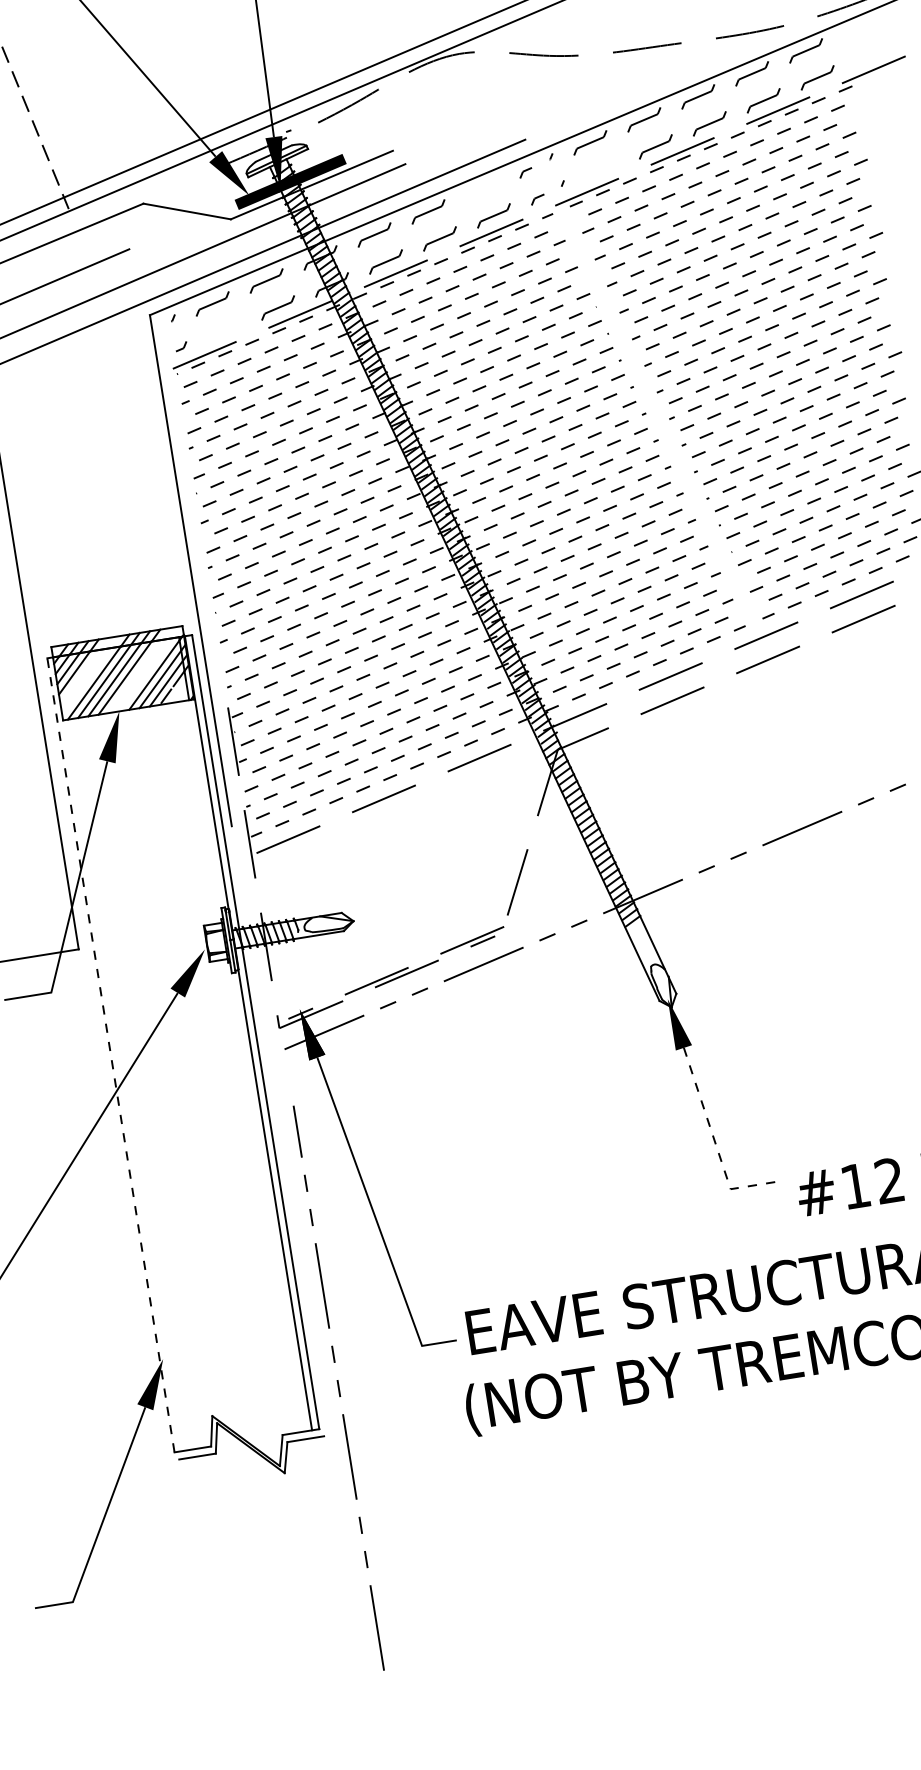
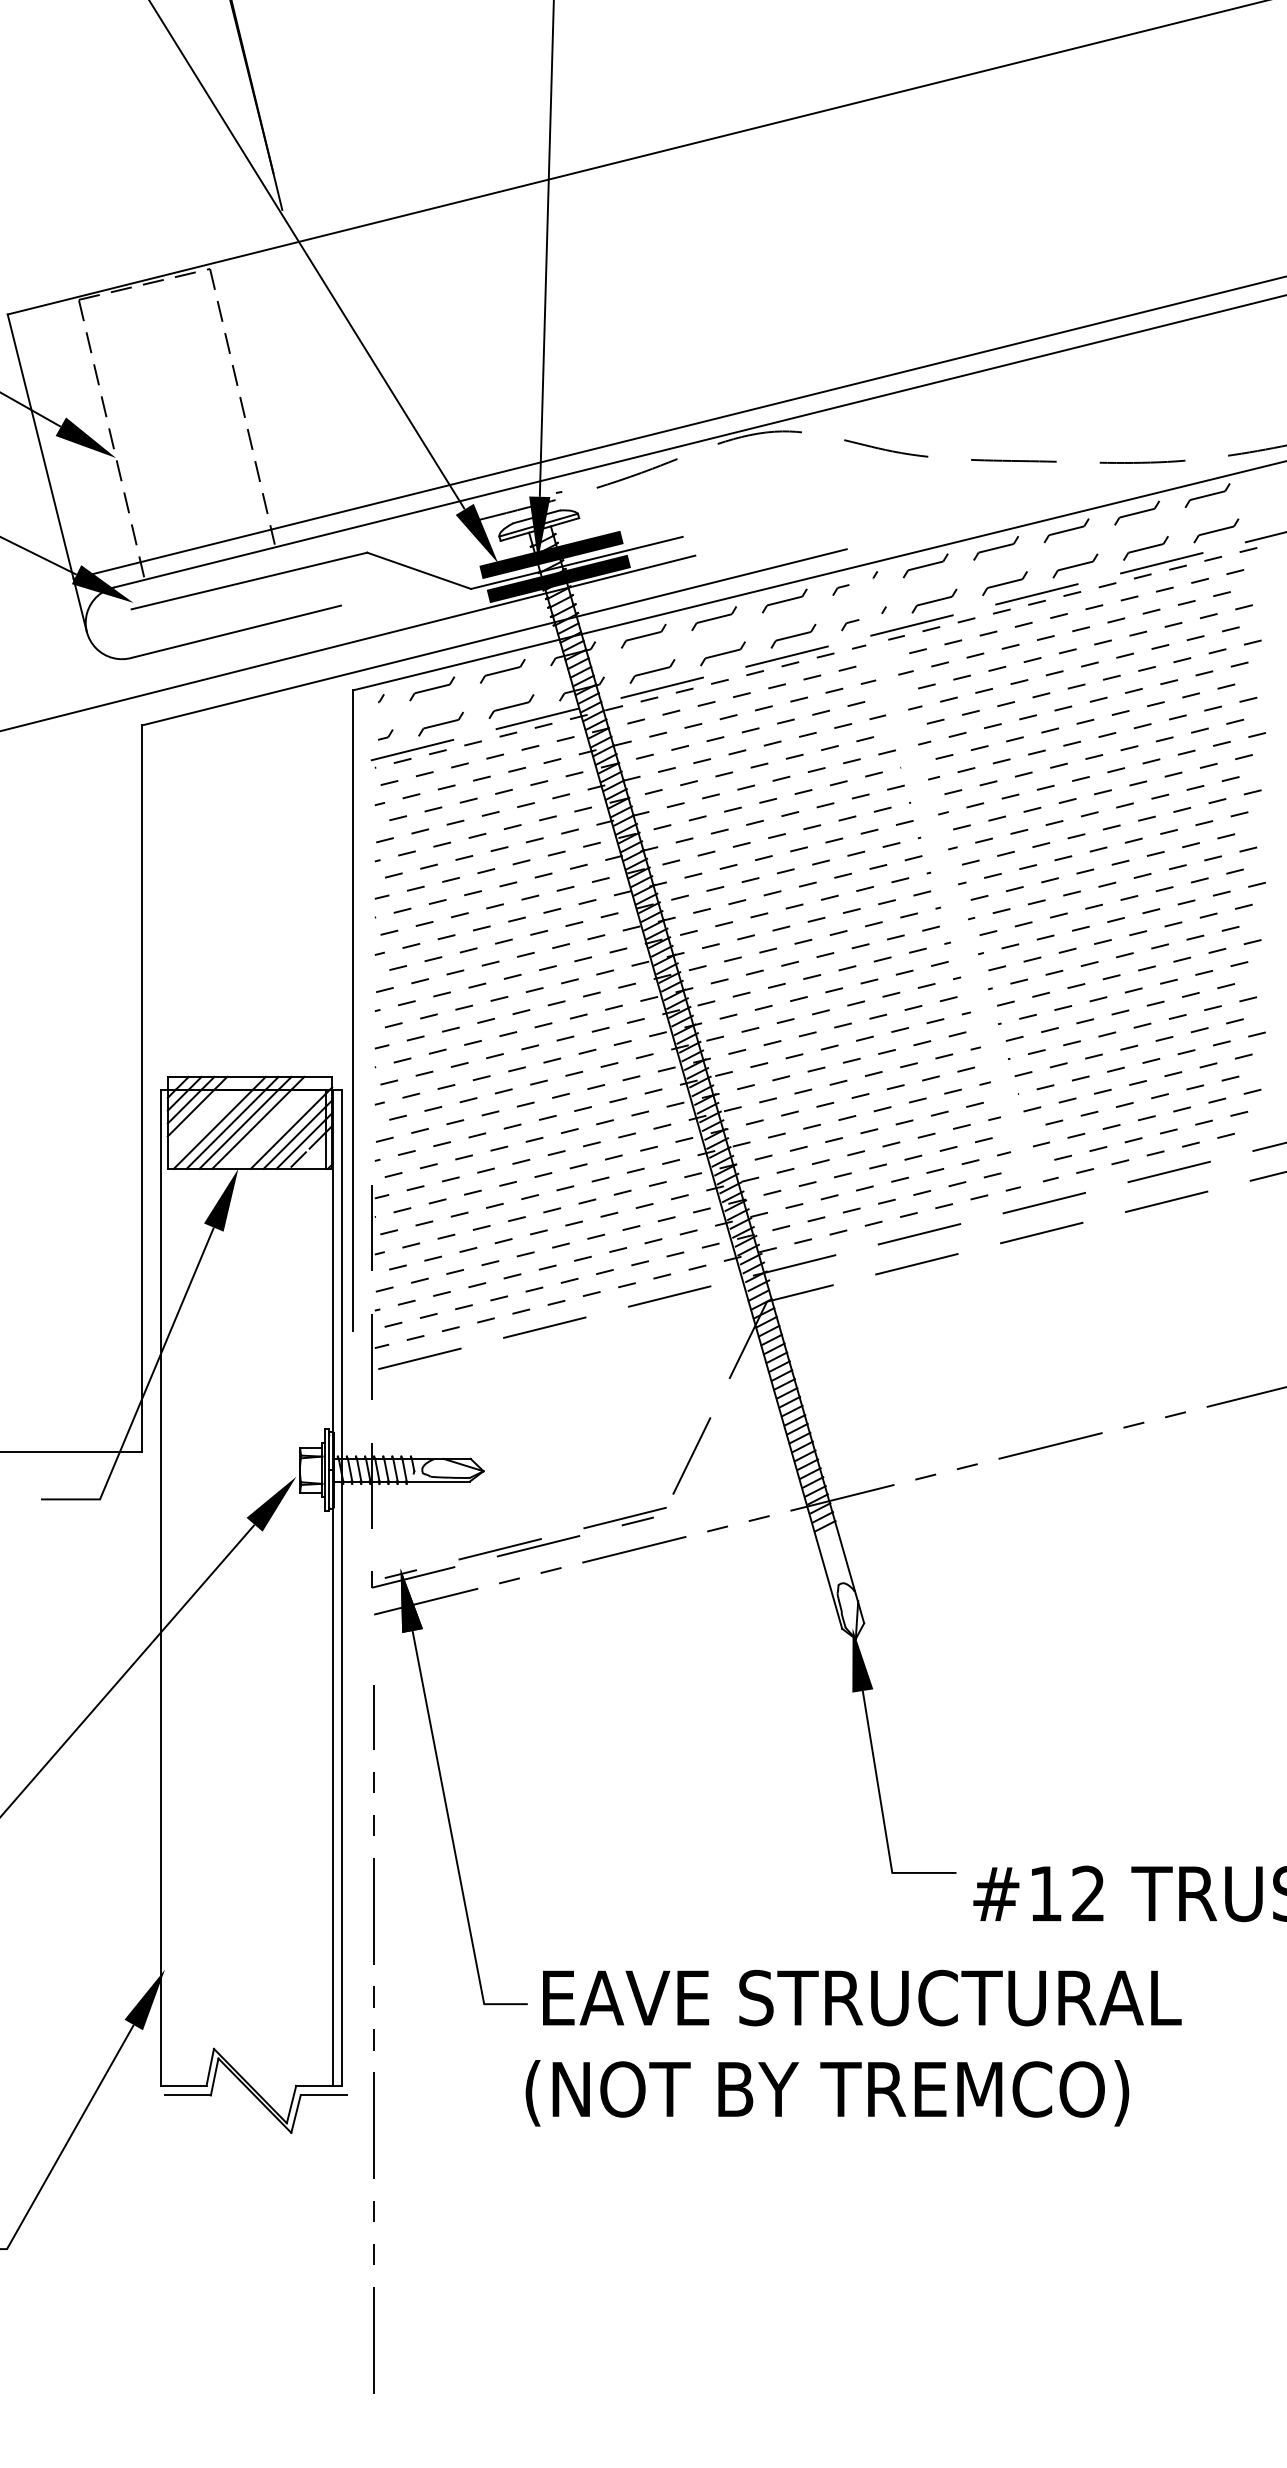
part: (601, 169) -> (934, 600), added
part: (482, 188) -> (784, 600), added
fill: (299, 199) -> (558, 578), added
part: (223, 330) -> (440, 723), added
line: (110, 1055) -> (160, 1587), dashed -> solid
line: (715, 1143) -> (882, 1814), dashed -> solid

